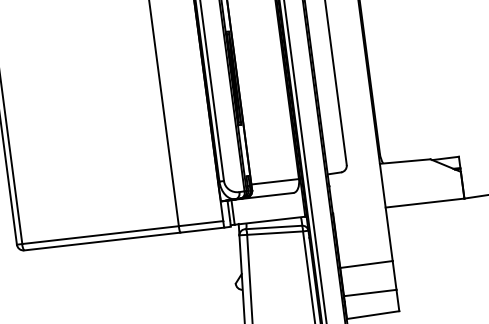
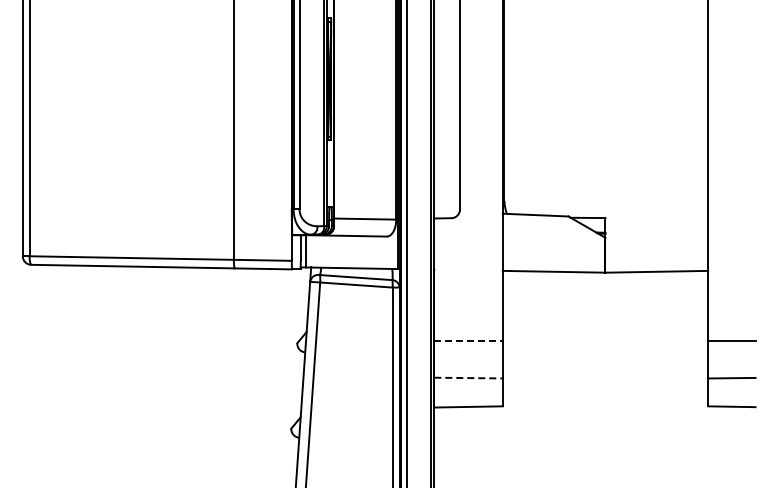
line: (367, 264) -> (469, 340), solid -> dashed
line: (371, 293) -> (469, 378), solid -> dashed

